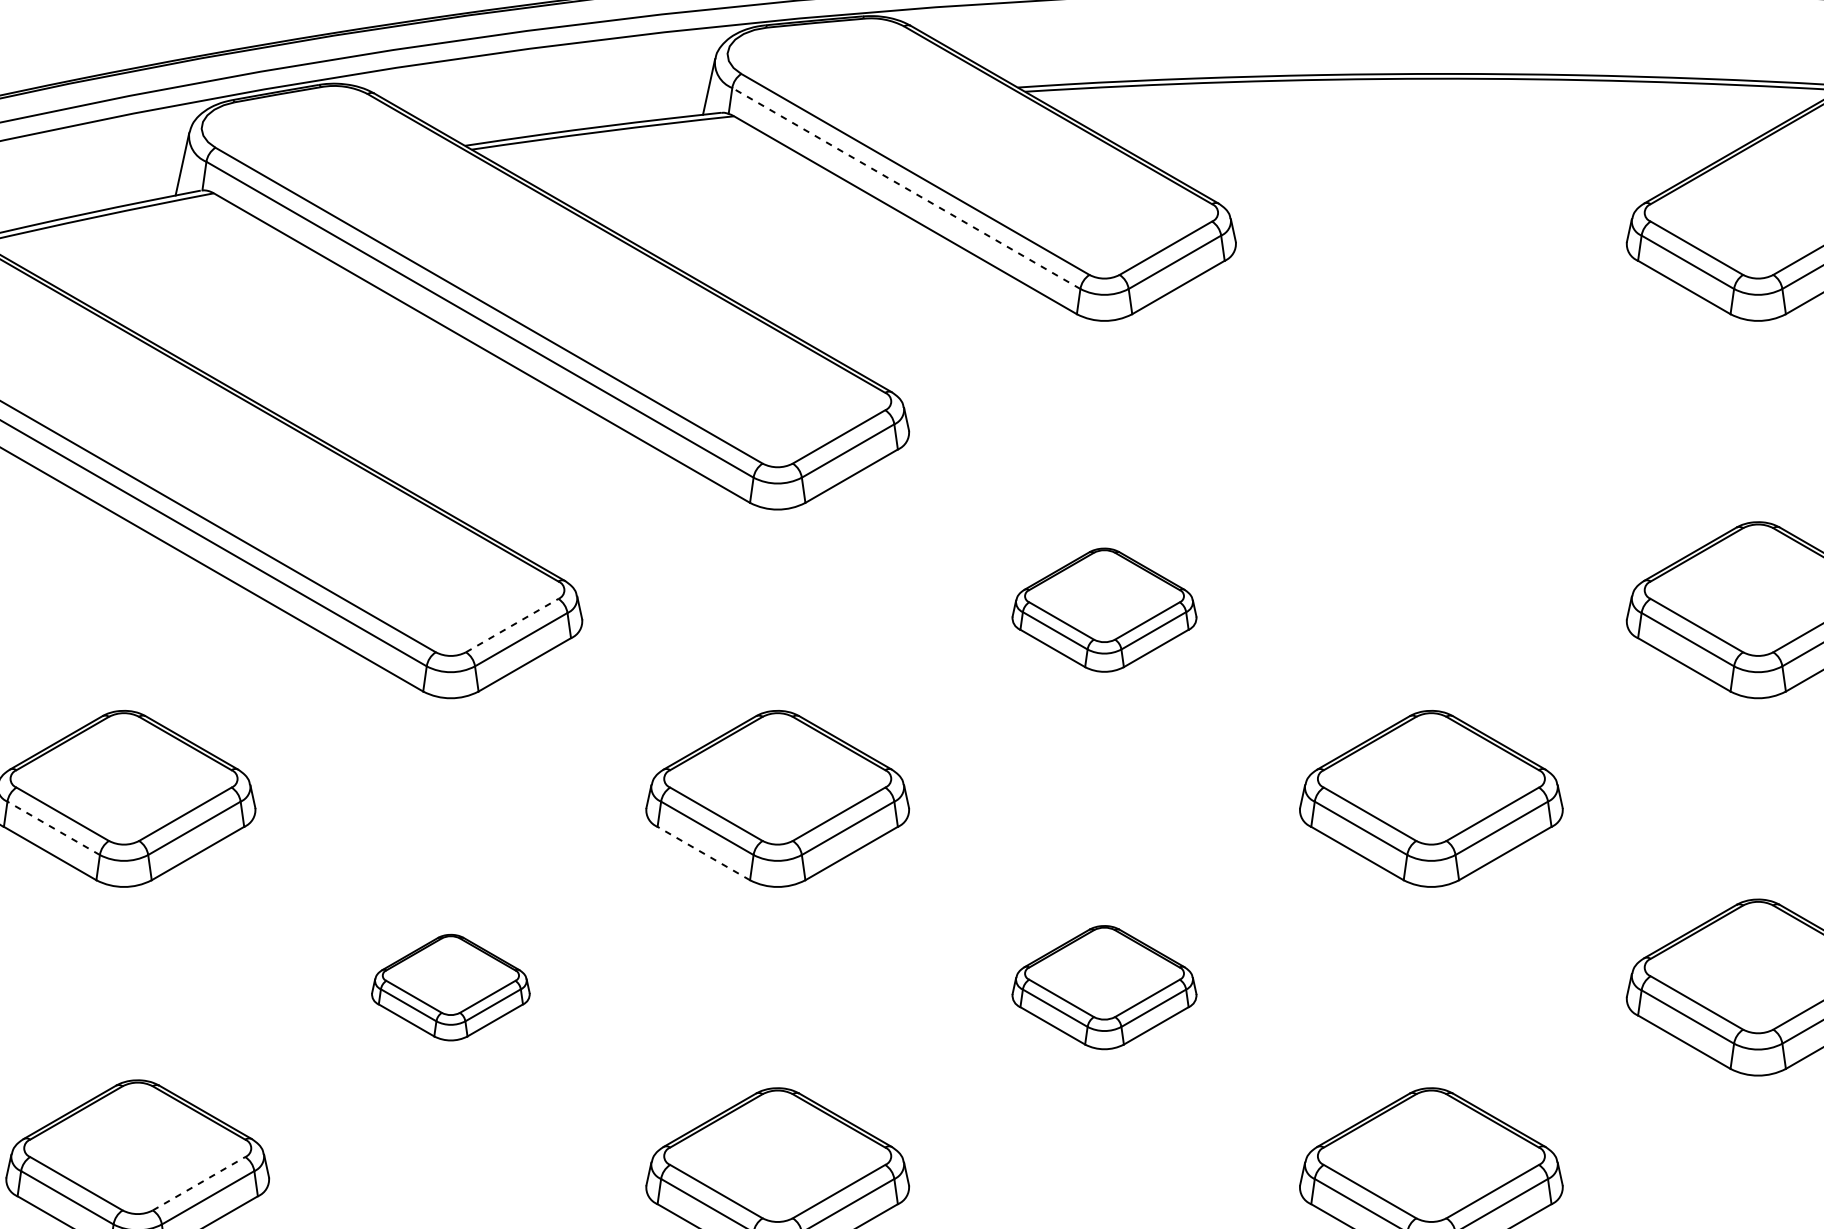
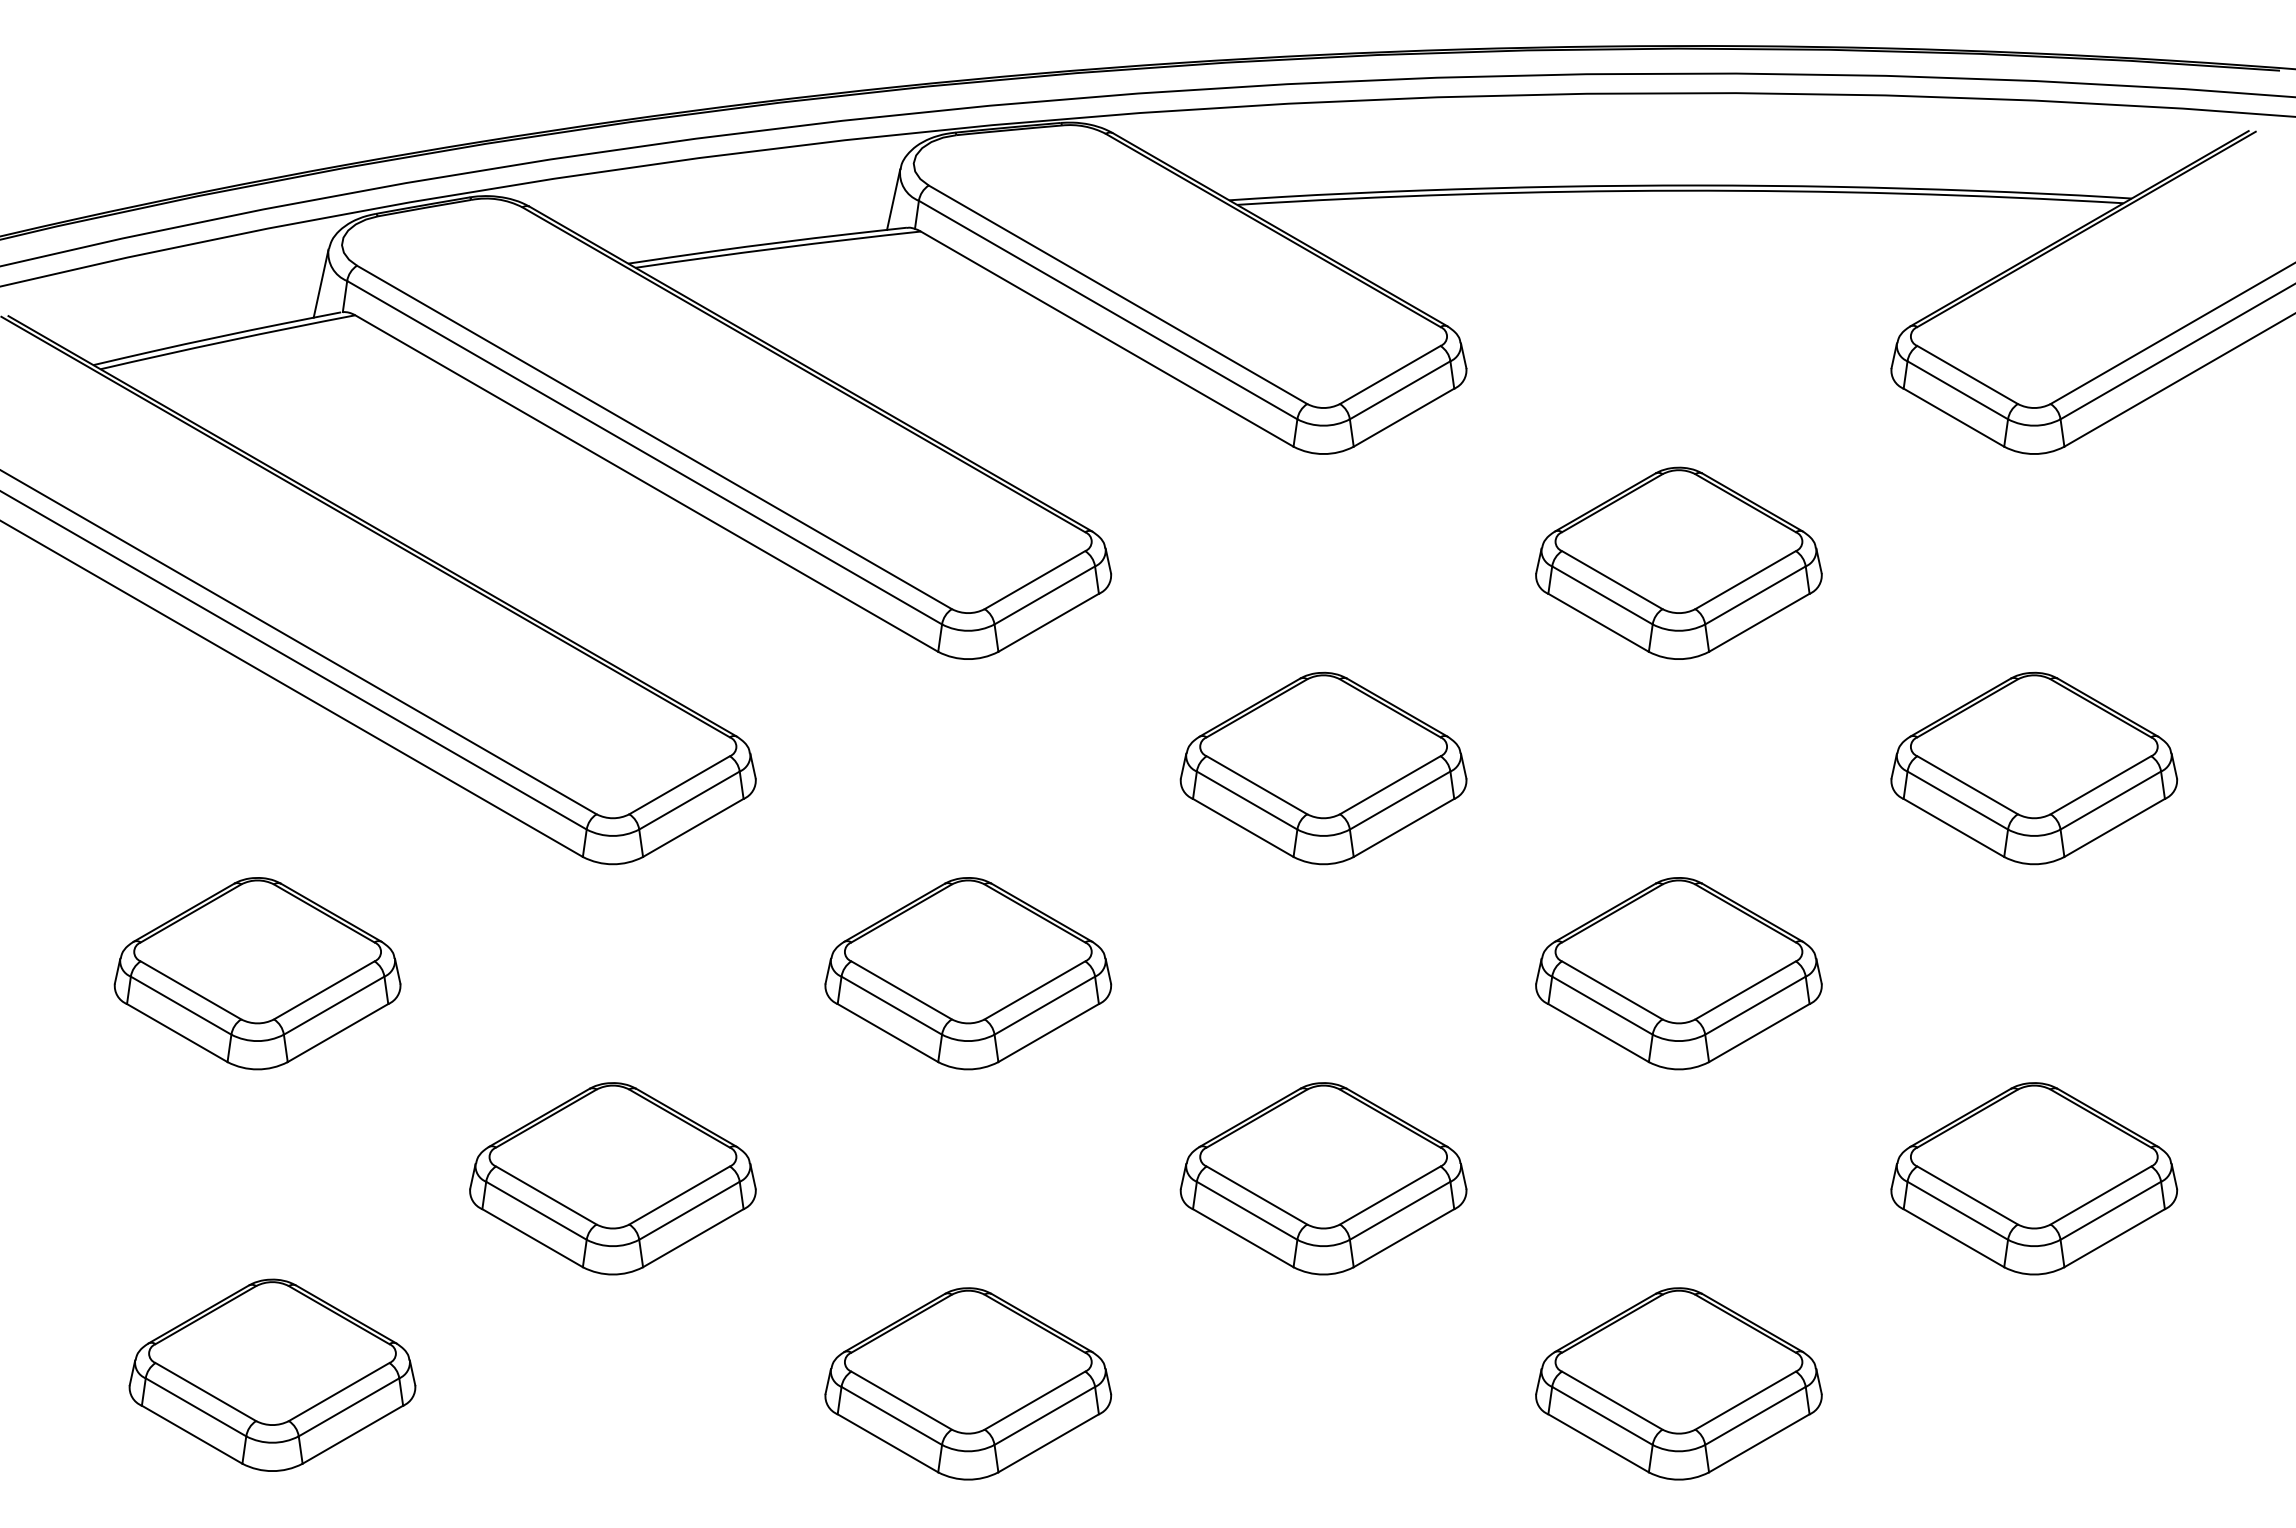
line: (906, 188) -> (1108, 310), dashed -> solid
part: (1430, 420) -> (1678, 562), added
part: (1104, 610) -> (1323, 768), size x1.43
line: (513, 625) -> (680, 785), dashed -> solid
line: (53, 828) -> (180, 1005), dashed -> solid
line: (703, 853) -> (887, 1032), dashed -> solid
part: (450, 987) -> (612, 1178), size x1.67
part: (1104, 987) -> (1323, 1178), size x1.43
line: (199, 1183) -> (339, 1391), dashed -> solid

